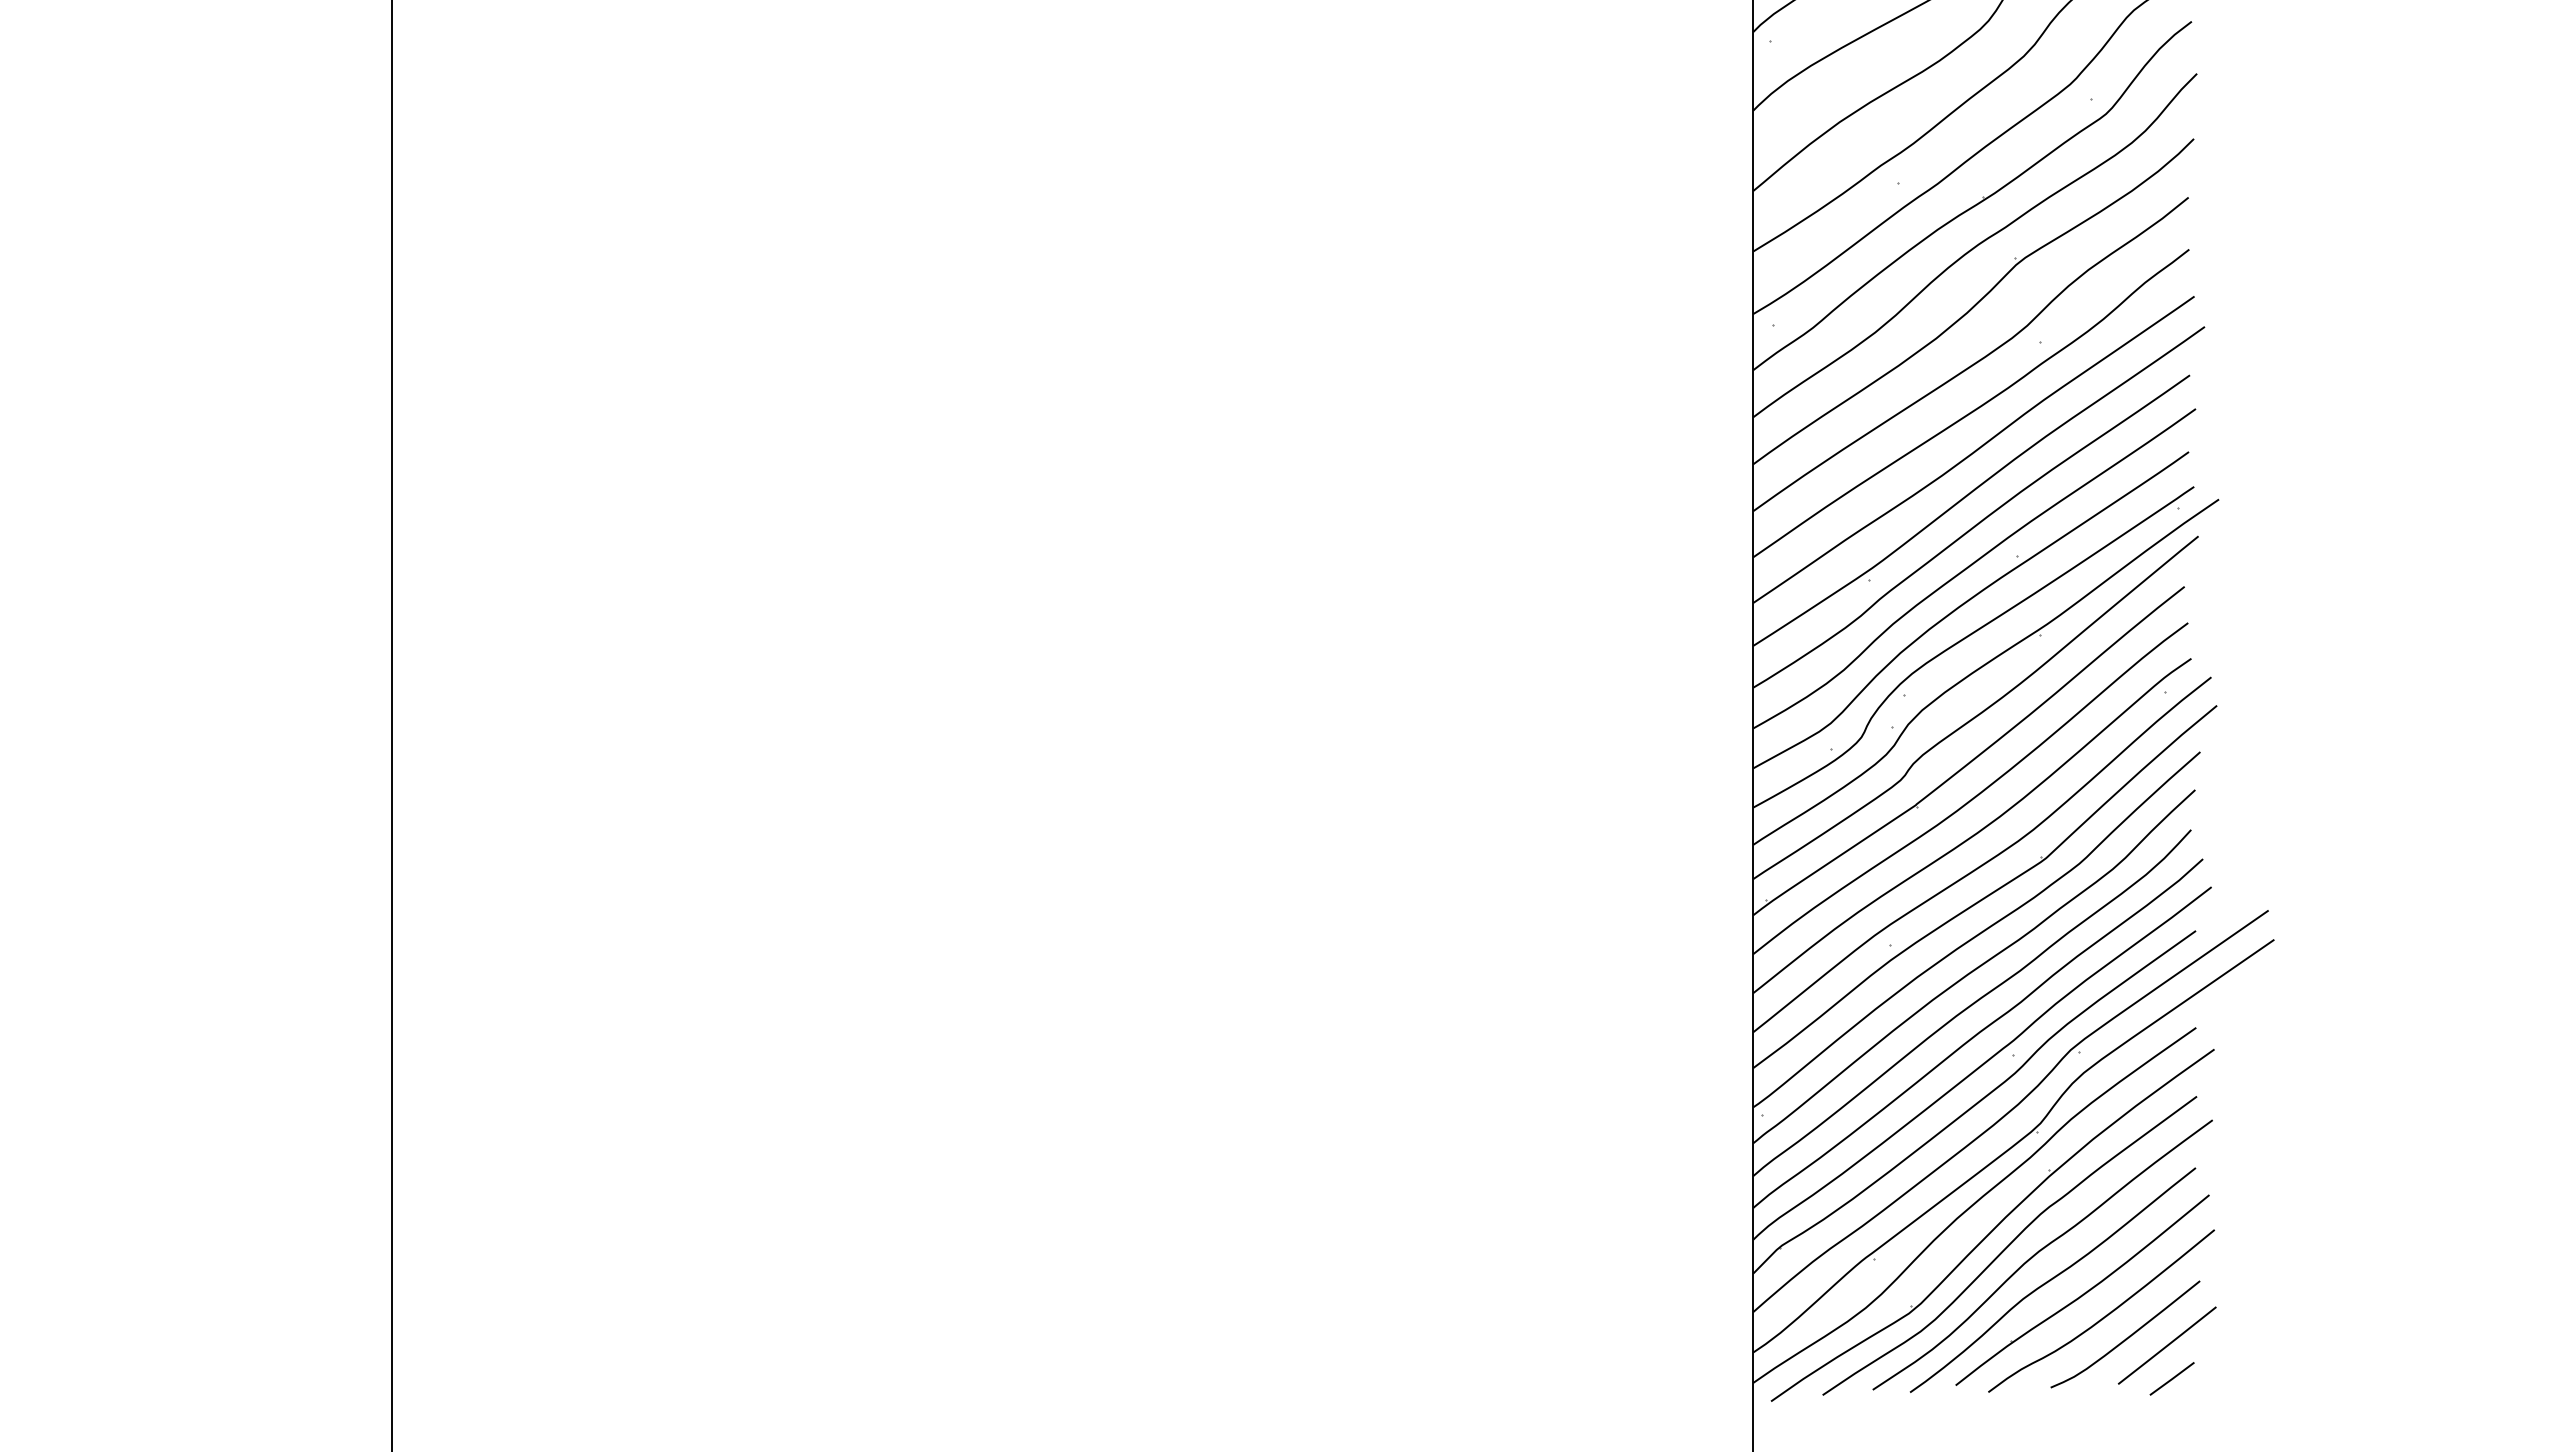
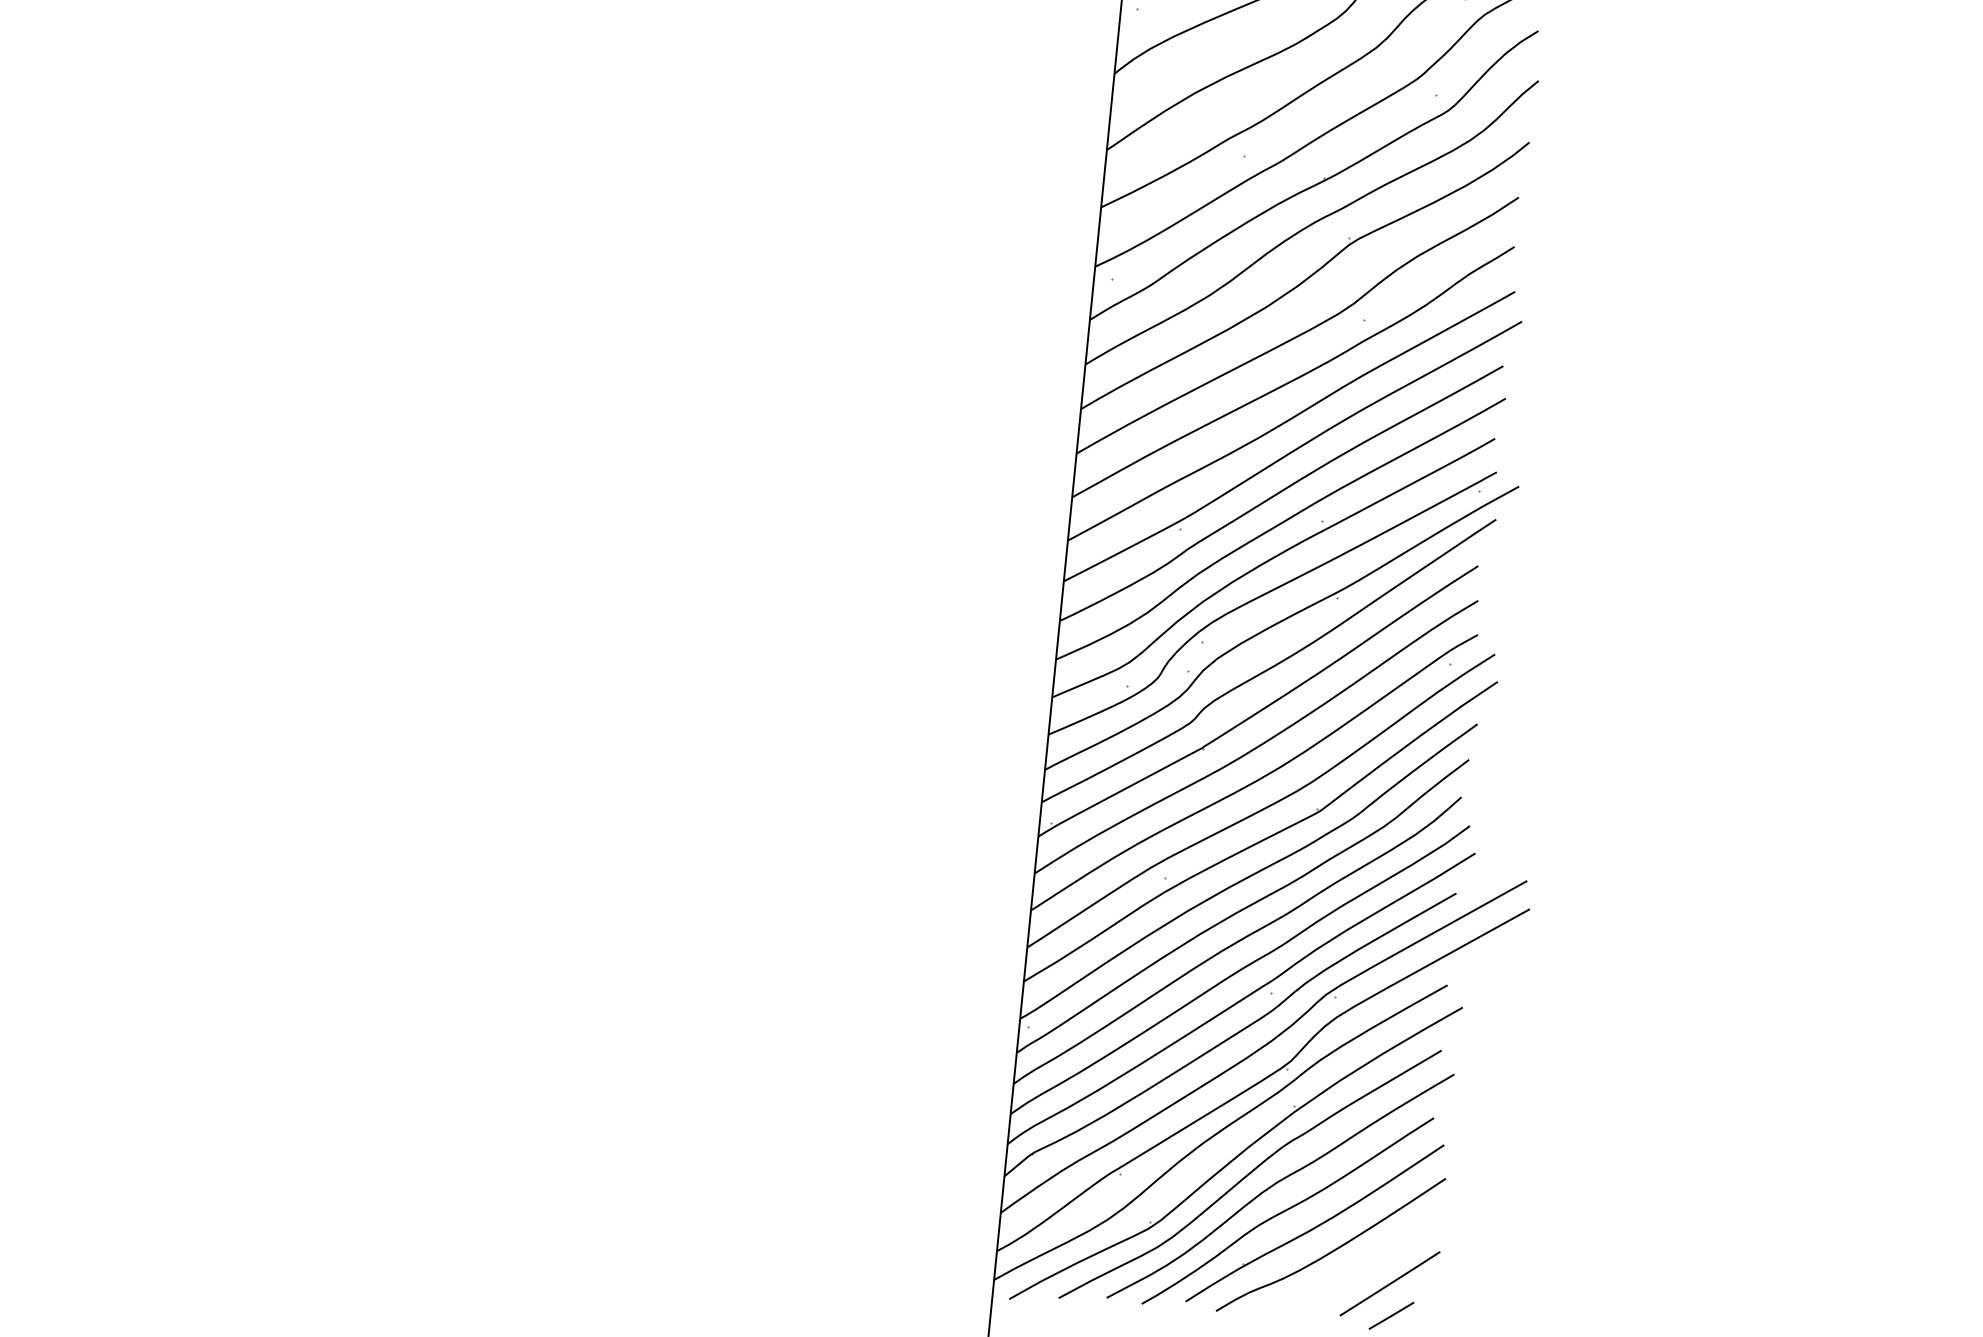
curve: (2126, 1337) -> (1352, 1272), removed

